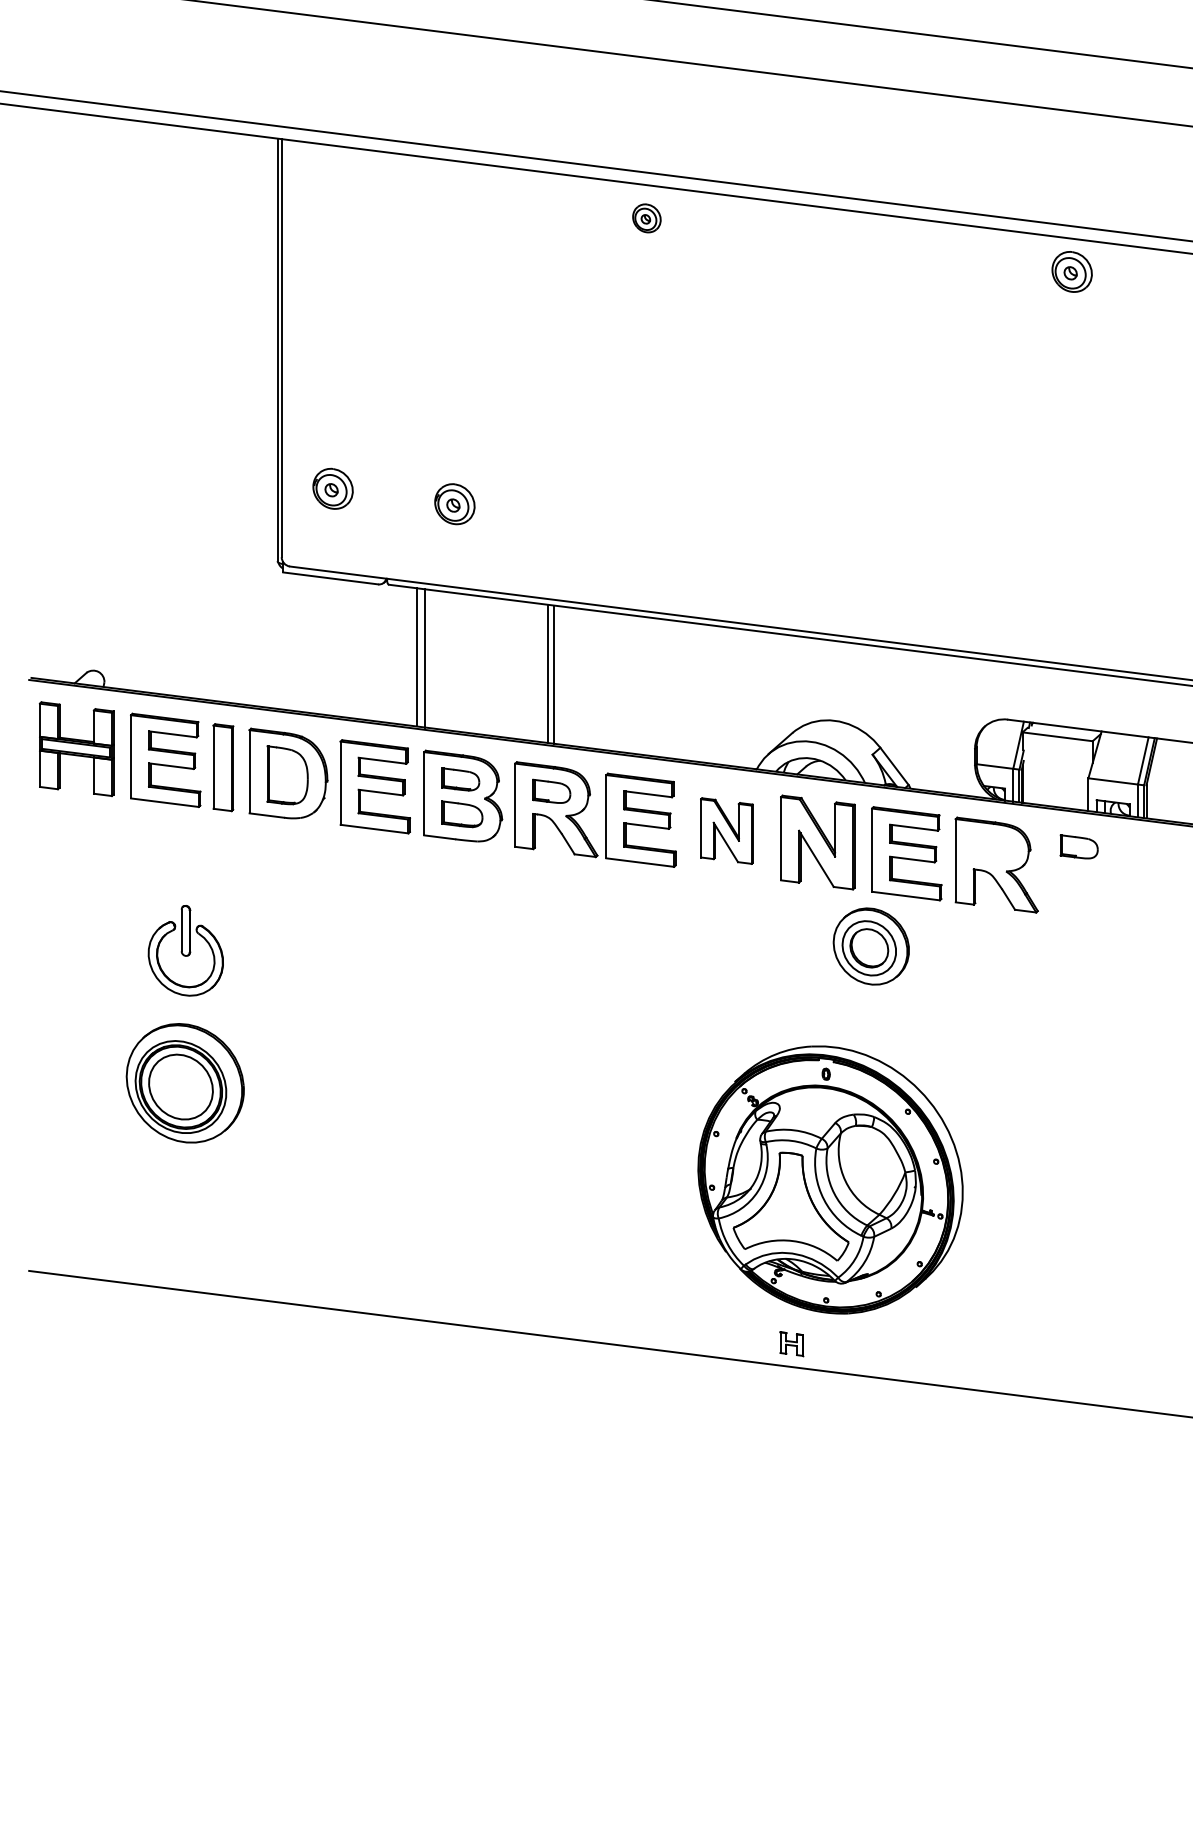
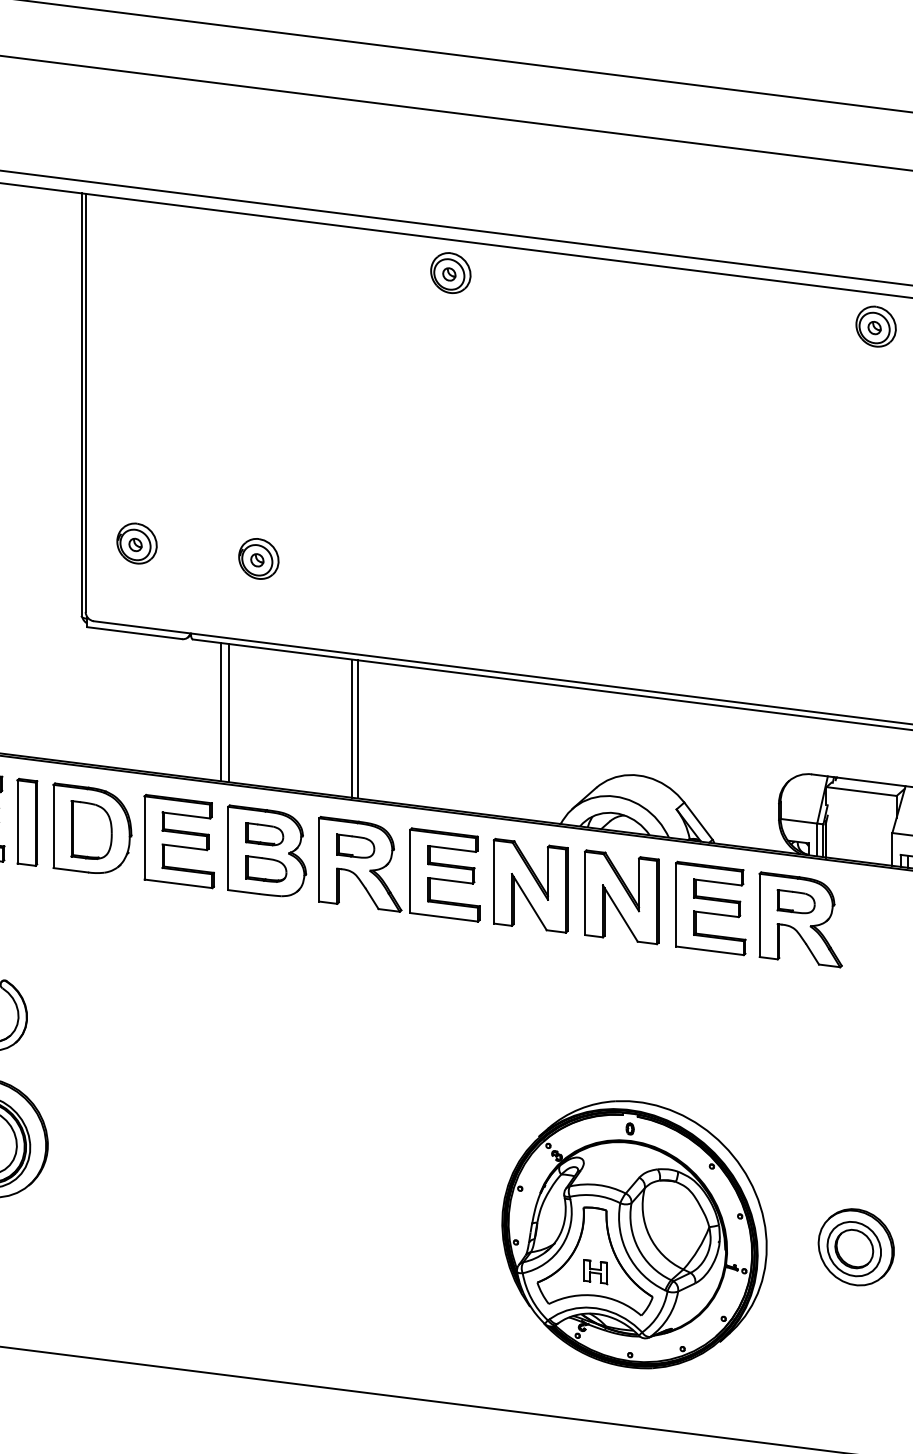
part: (646, 218) -> (450, 273), size x1.43
part: (726, 830) -> (530, 885), size x1.43
part: (1078, 846) -> (795, 901), moved
part: (870, 946) -> (855, 1247), moved
part: (791, 1344) -> (595, 1272), moved

